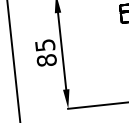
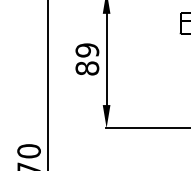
text: (44, 45) -> (86, 50), 85 -> 89

